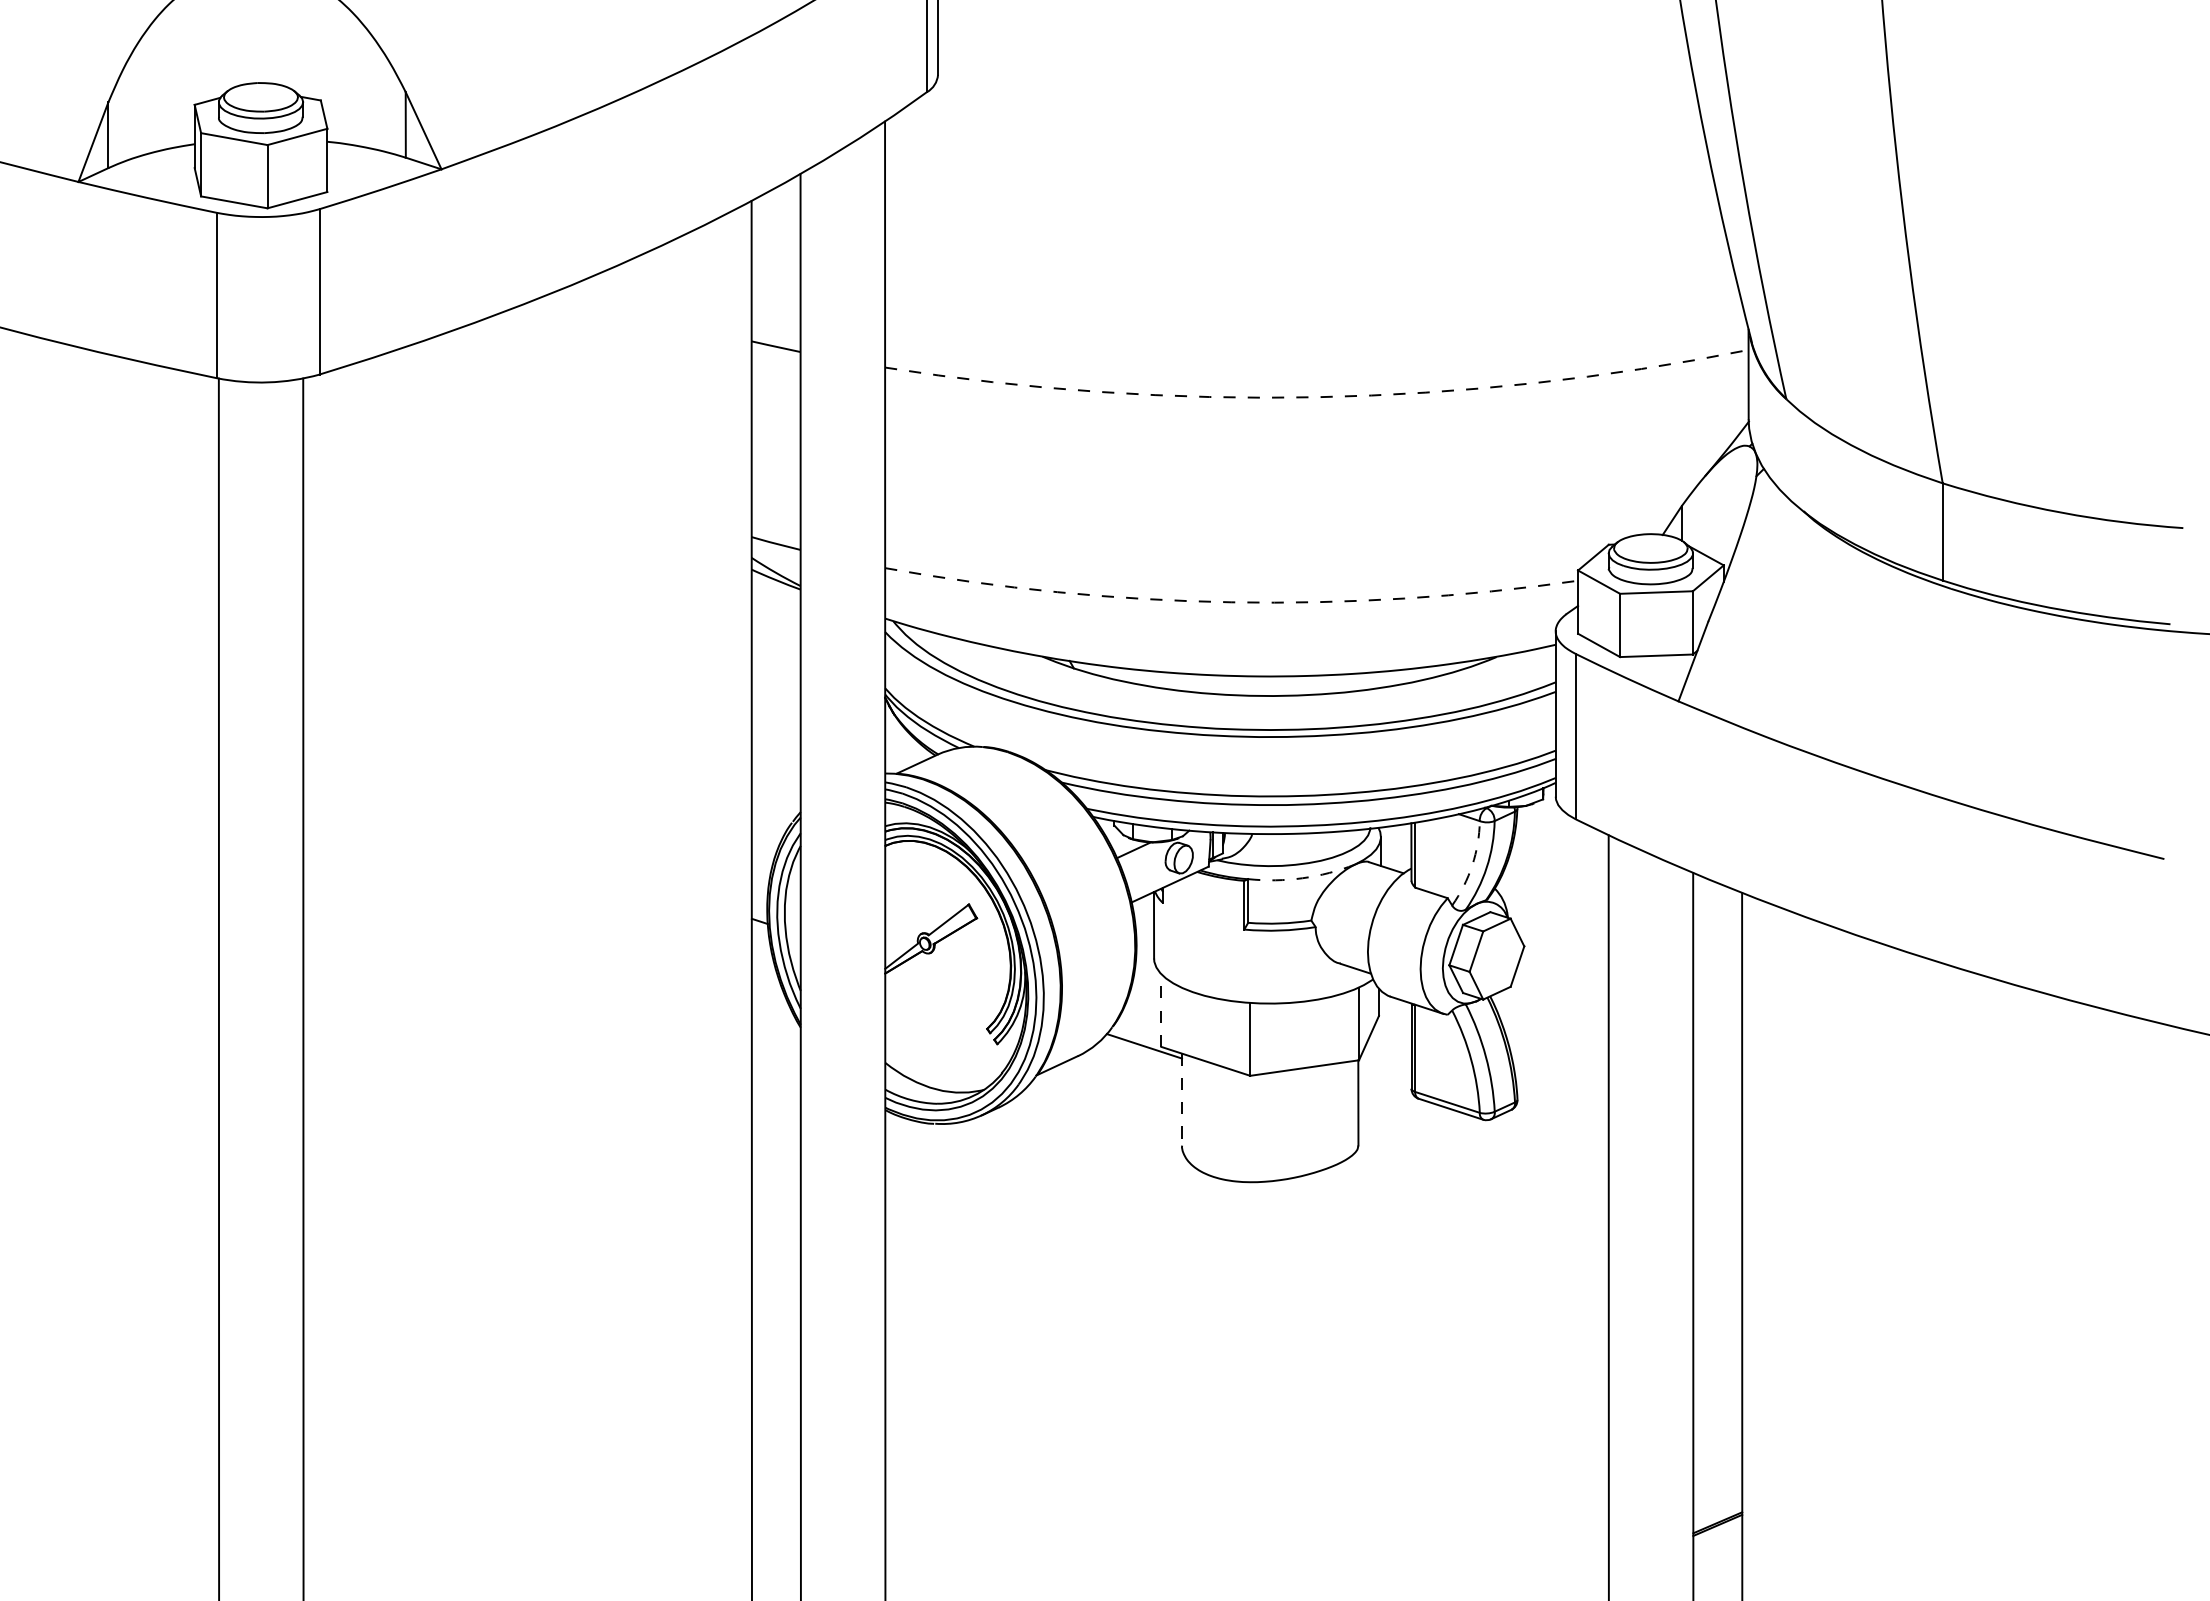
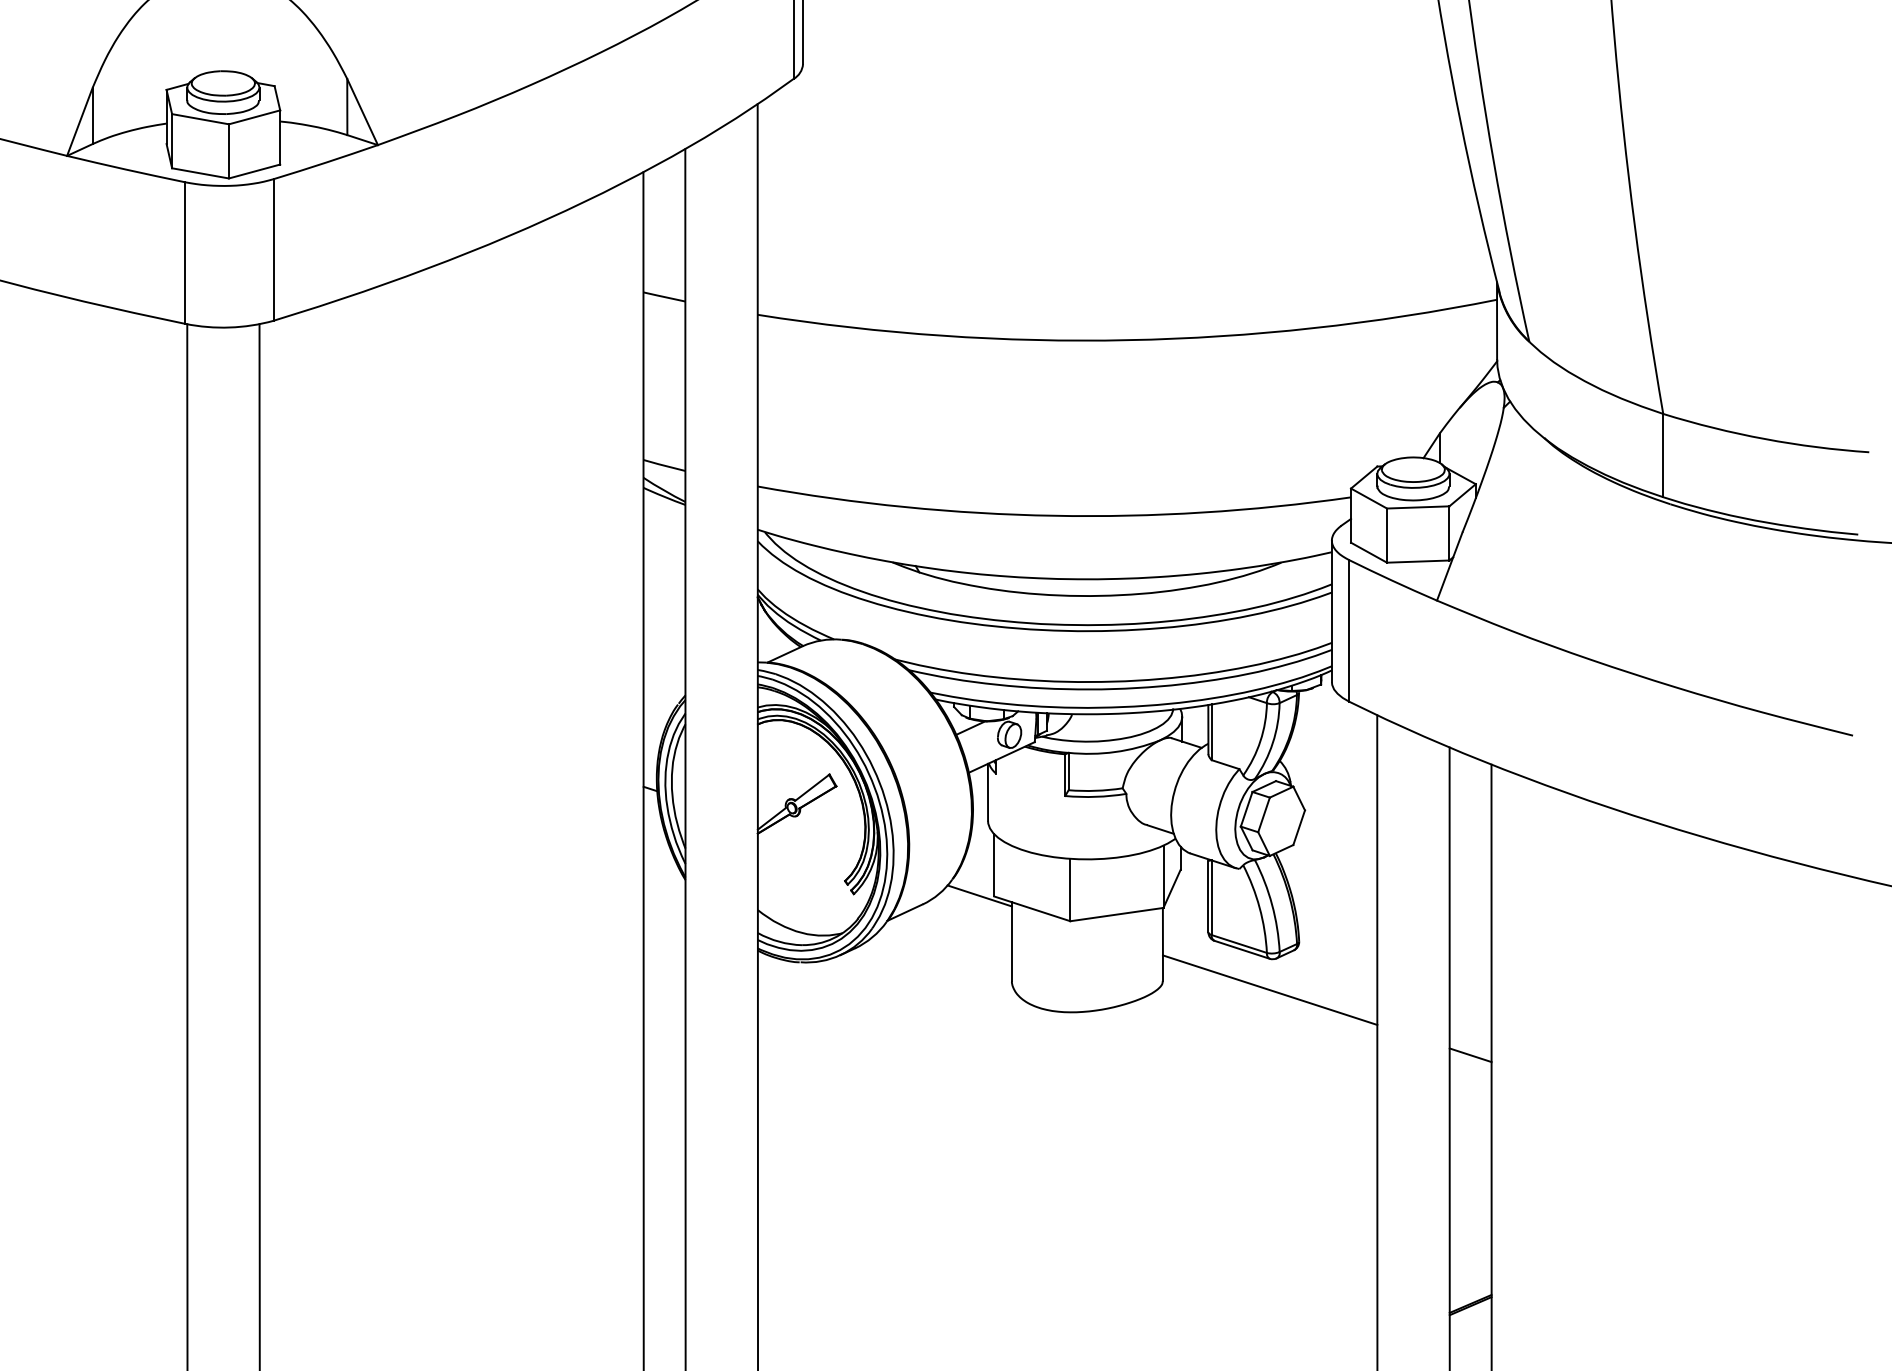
arc: (1317, 397) -> (1127, 340), dashed -> solid
arc: (1231, 602) -> (1054, 515), dashed -> solid
arc: (1472, 865) -> (1260, 741), dashed -> solid
arc: (1302, 878) -> (1115, 752), dashed -> solid
line: (1161, 1010) -> (994, 865), dashed -> solid
line: (1182, 1100) -> (1012, 942), dashed -> solid
line: (1483, 1155) -> (1270, 989), added
line: (1717, 1232) -> (1470, 1055), added

